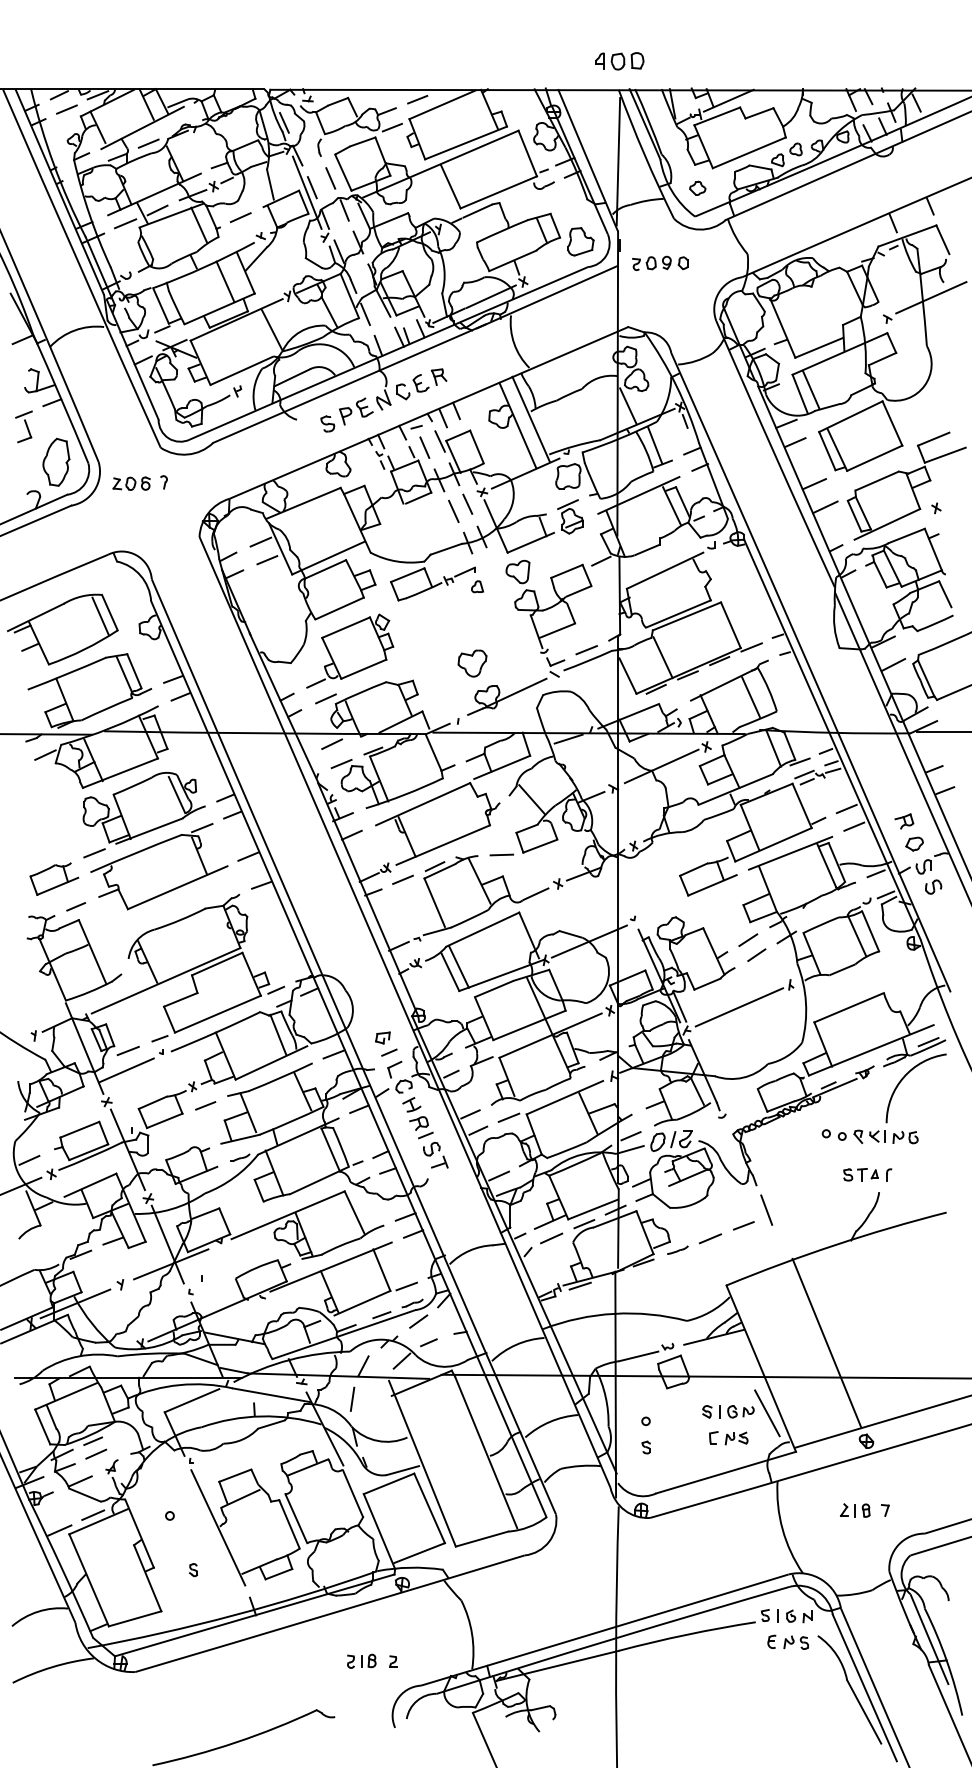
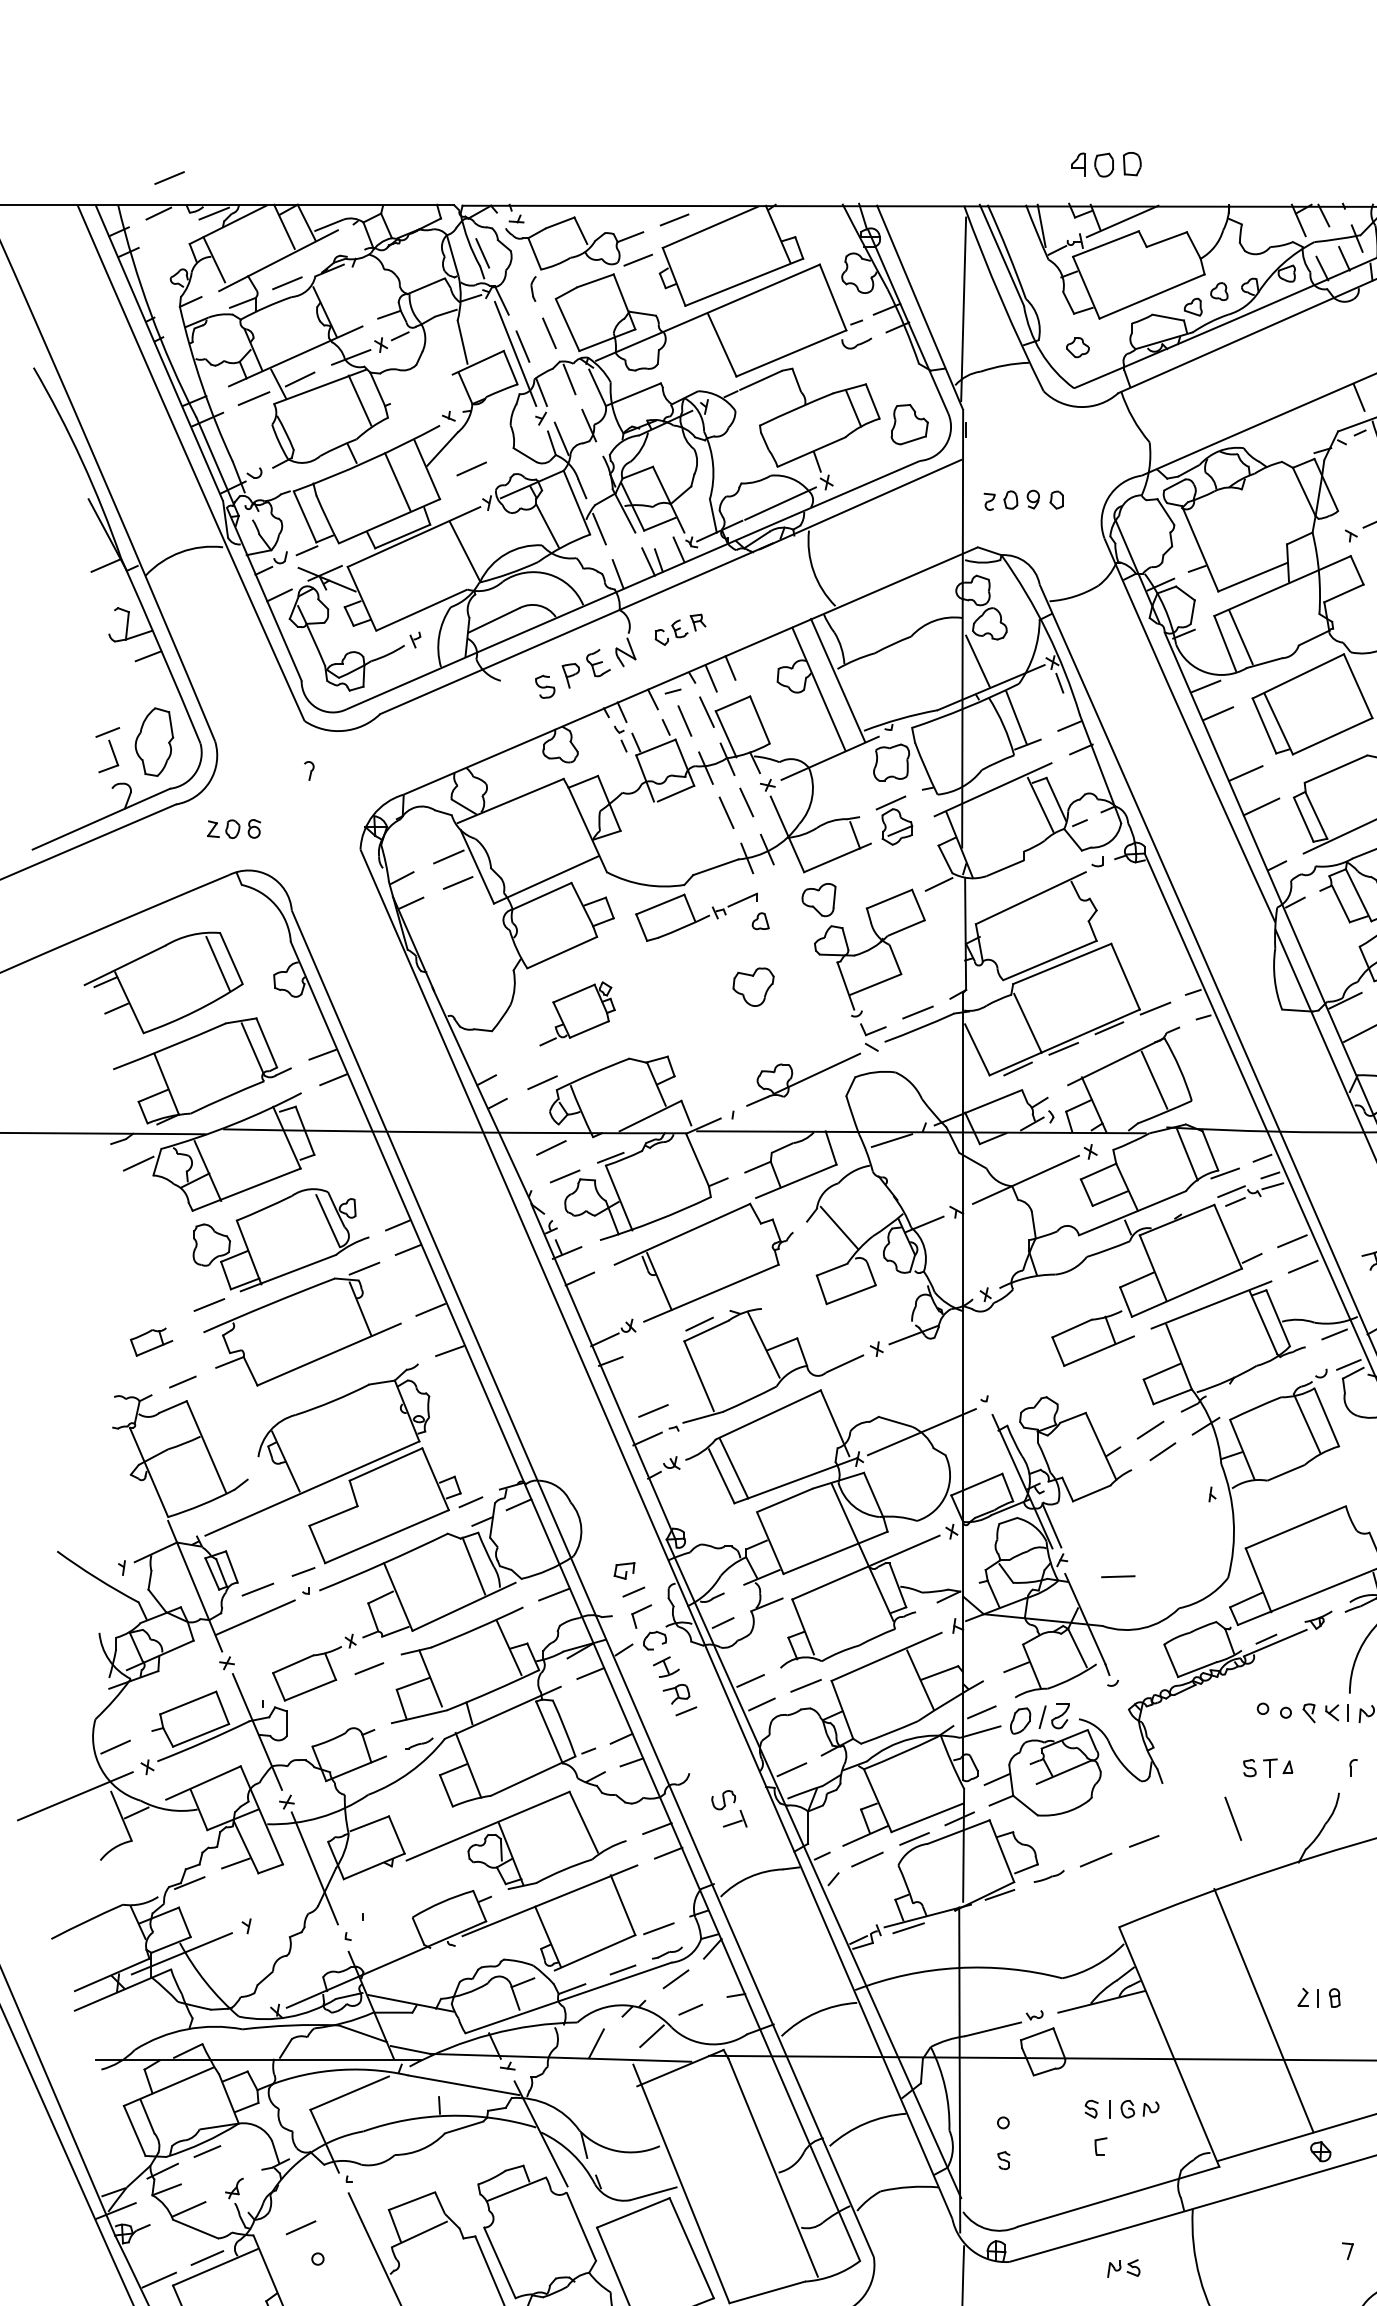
part: (619, 61) -> (1106, 164), moved
line: (66, 109) -> (168, 177), moved
line: (240, 217) -> (471, 468), moved
part: (660, 262) -> (1024, 499), moved
part: (421, 384) -> (680, 630), size x0.7
part: (23, 426) -> (107, 749), moved
part: (131, 483) -> (233, 828), moved
part: (350, 650) -> (577, 1013), size x0.6
part: (472, 663) -> (753, 987), moved
line: (501, 854) -> (1117, 1575), moved
part: (54, 878) -> (151, 1341), size x0.6
line: (402, 879) -> (652, 1410), moved
line: (739, 1007) -> (1137, 1527), removed
part: (435, 1154) -> (729, 1807), moved
part: (860, 1174) -> (1267, 1767), moved
line: (766, 1209) -> (1232, 1817), moved
line: (171, 1264) -> (320, 1897), removed
line: (352, 1398) -> (580, 2089), removed
line: (767, 1413) -> (1178, 2111), removed
part: (736, 1438) -> (1123, 2268), moved
line: (96, 1453) -> (301, 2226), moved
part: (855, 1510) -> (1319, 1997), moved

